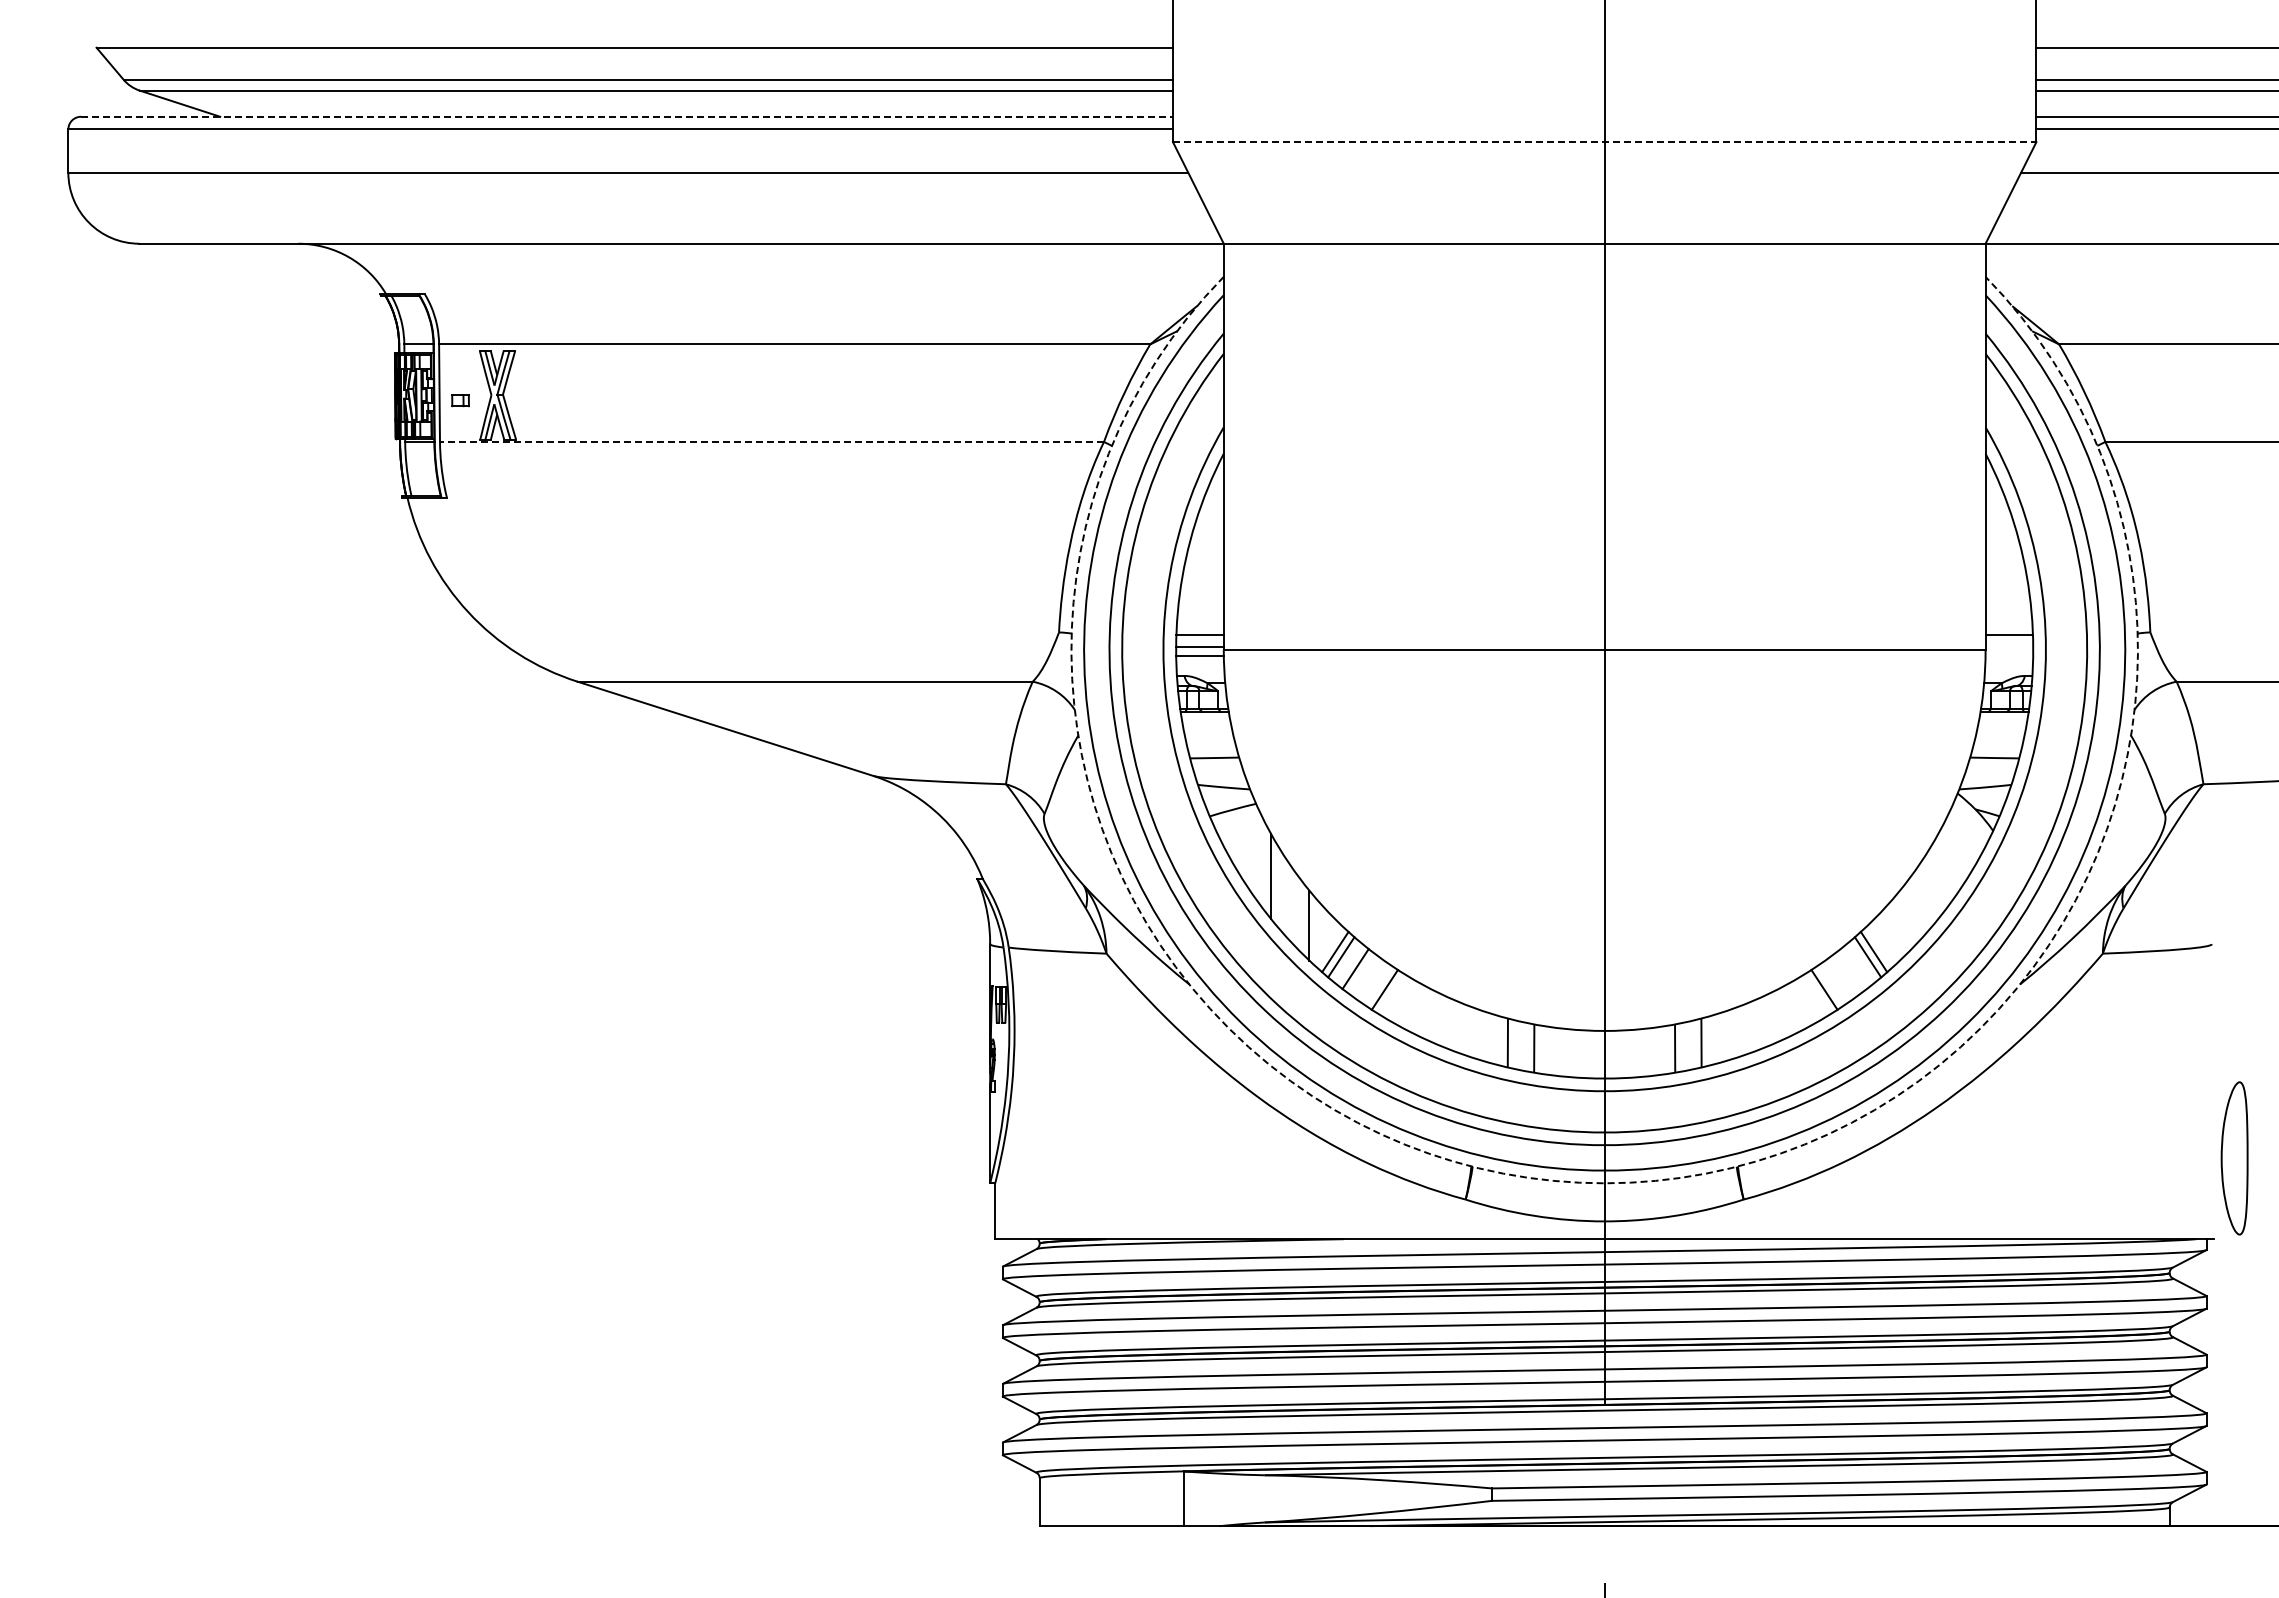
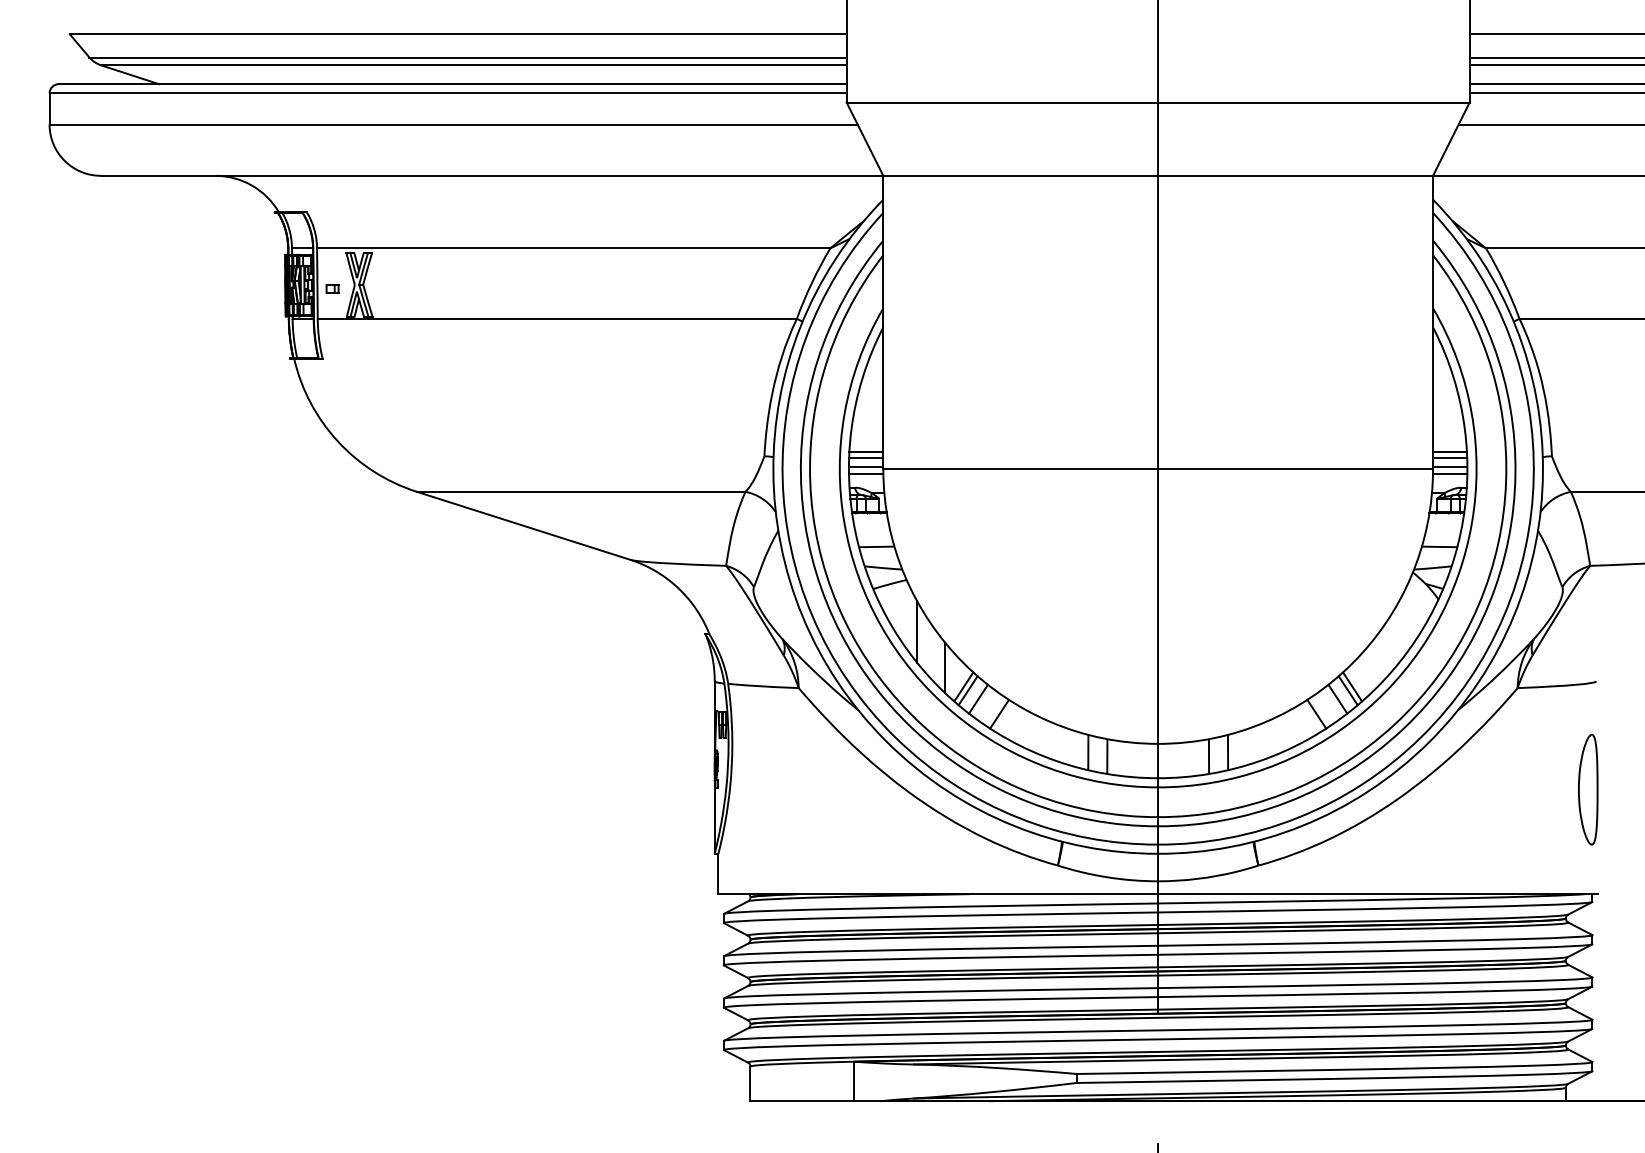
line: (627, 116) -> (453, 84), dashed -> solid
line: (1604, 142) -> (1158, 102), dashed -> solid
line: (771, 441) -> (556, 318), dashed -> solid
line: (1199, 626) -> (865, 452), added
line: (2008, 626) -> (1449, 452), added
line: (2009, 646) -> (1450, 466), added
line: (2009, 656) -> (1450, 473), added
line: (1853, 969) -> (1337, 699), added
part: (2234, 1158) -> (1588, 789), moved
arc: (1604, 1183) -> (1158, 853), dashed -> solid

